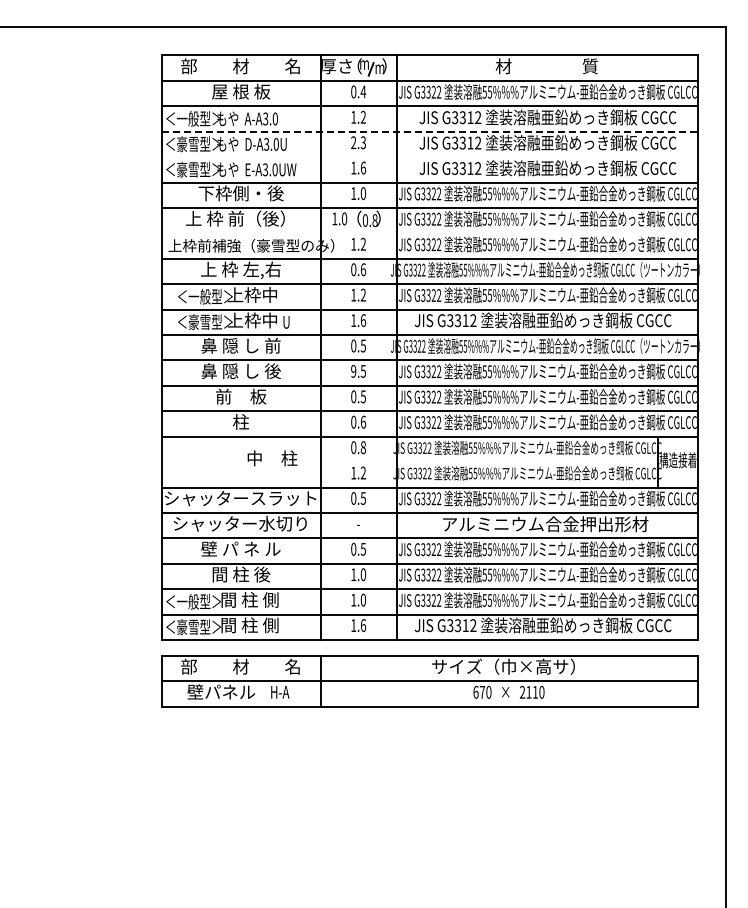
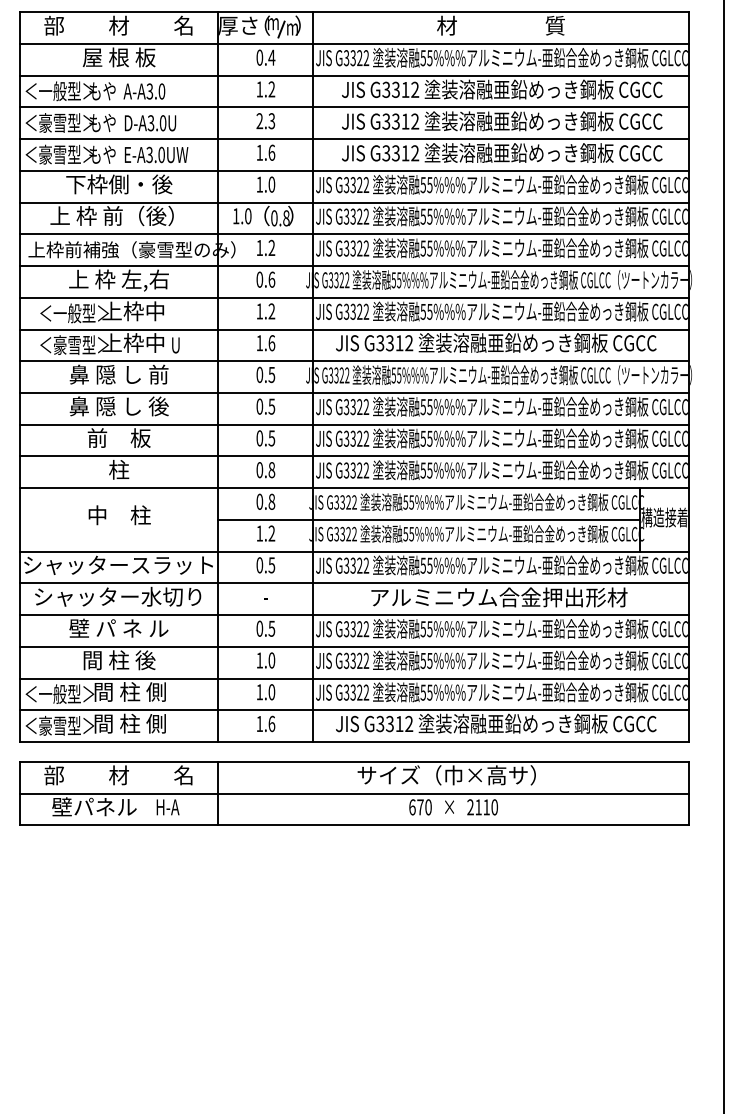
line: (429, 131) -> (354, 107), dashed -> solid
line: (429, 157) -> (354, 139), added
line: (429, 233) -> (354, 234), added
text: (353, 371) -> (259, 406), 9.5 -> 0.5
text: (363, 421) -> (271, 469), 0.6 -> 0.8
text: (272, 458) -> (119, 515), moved
line: (488, 462) -> (428, 520), added

